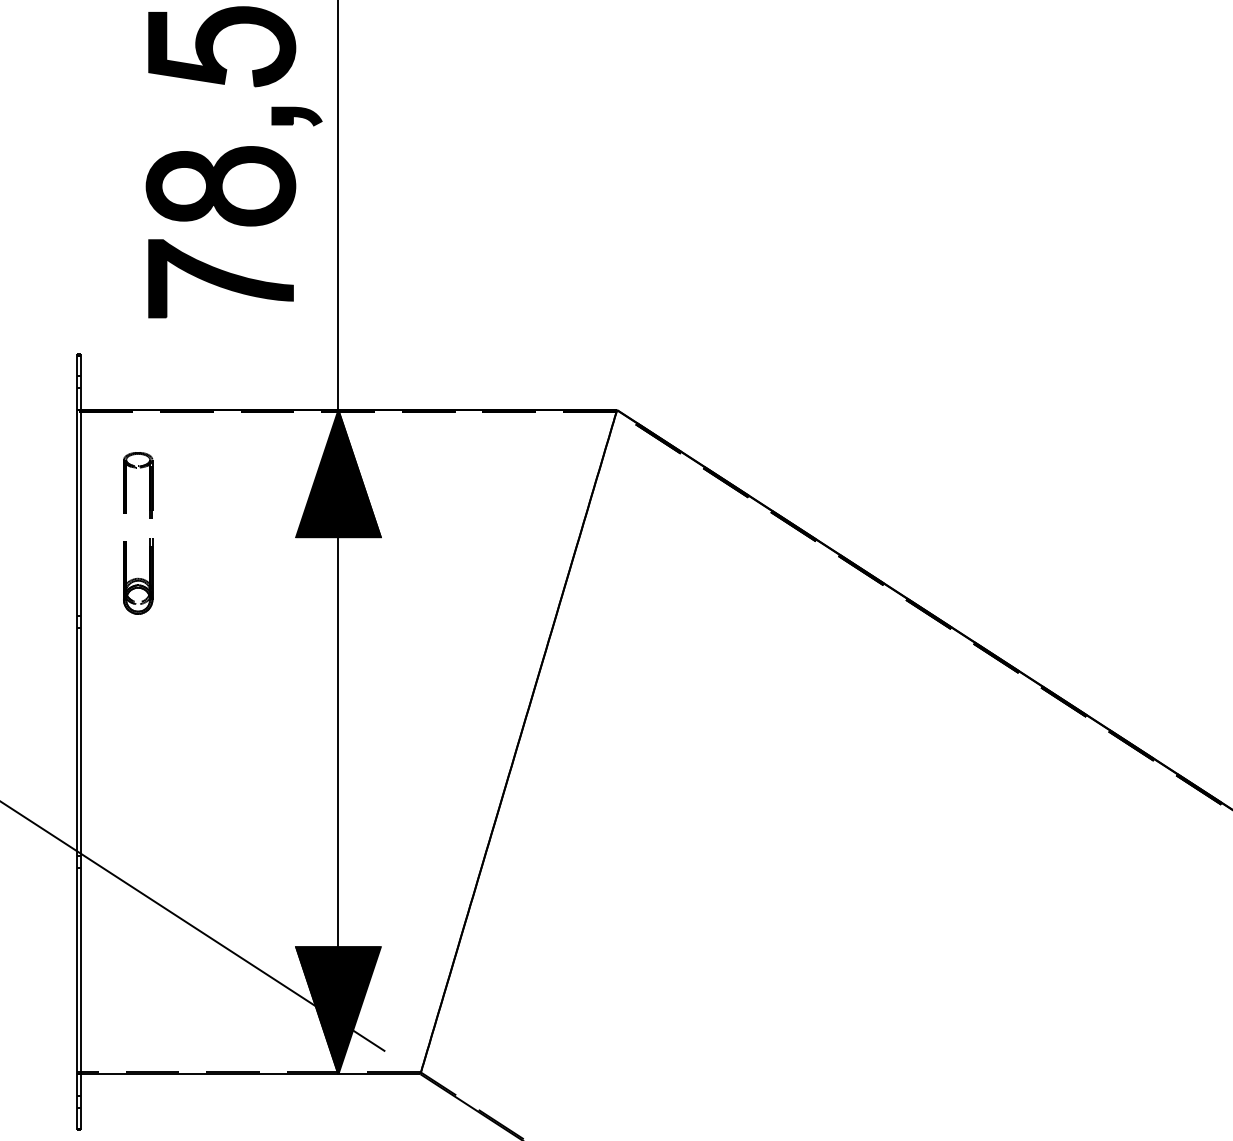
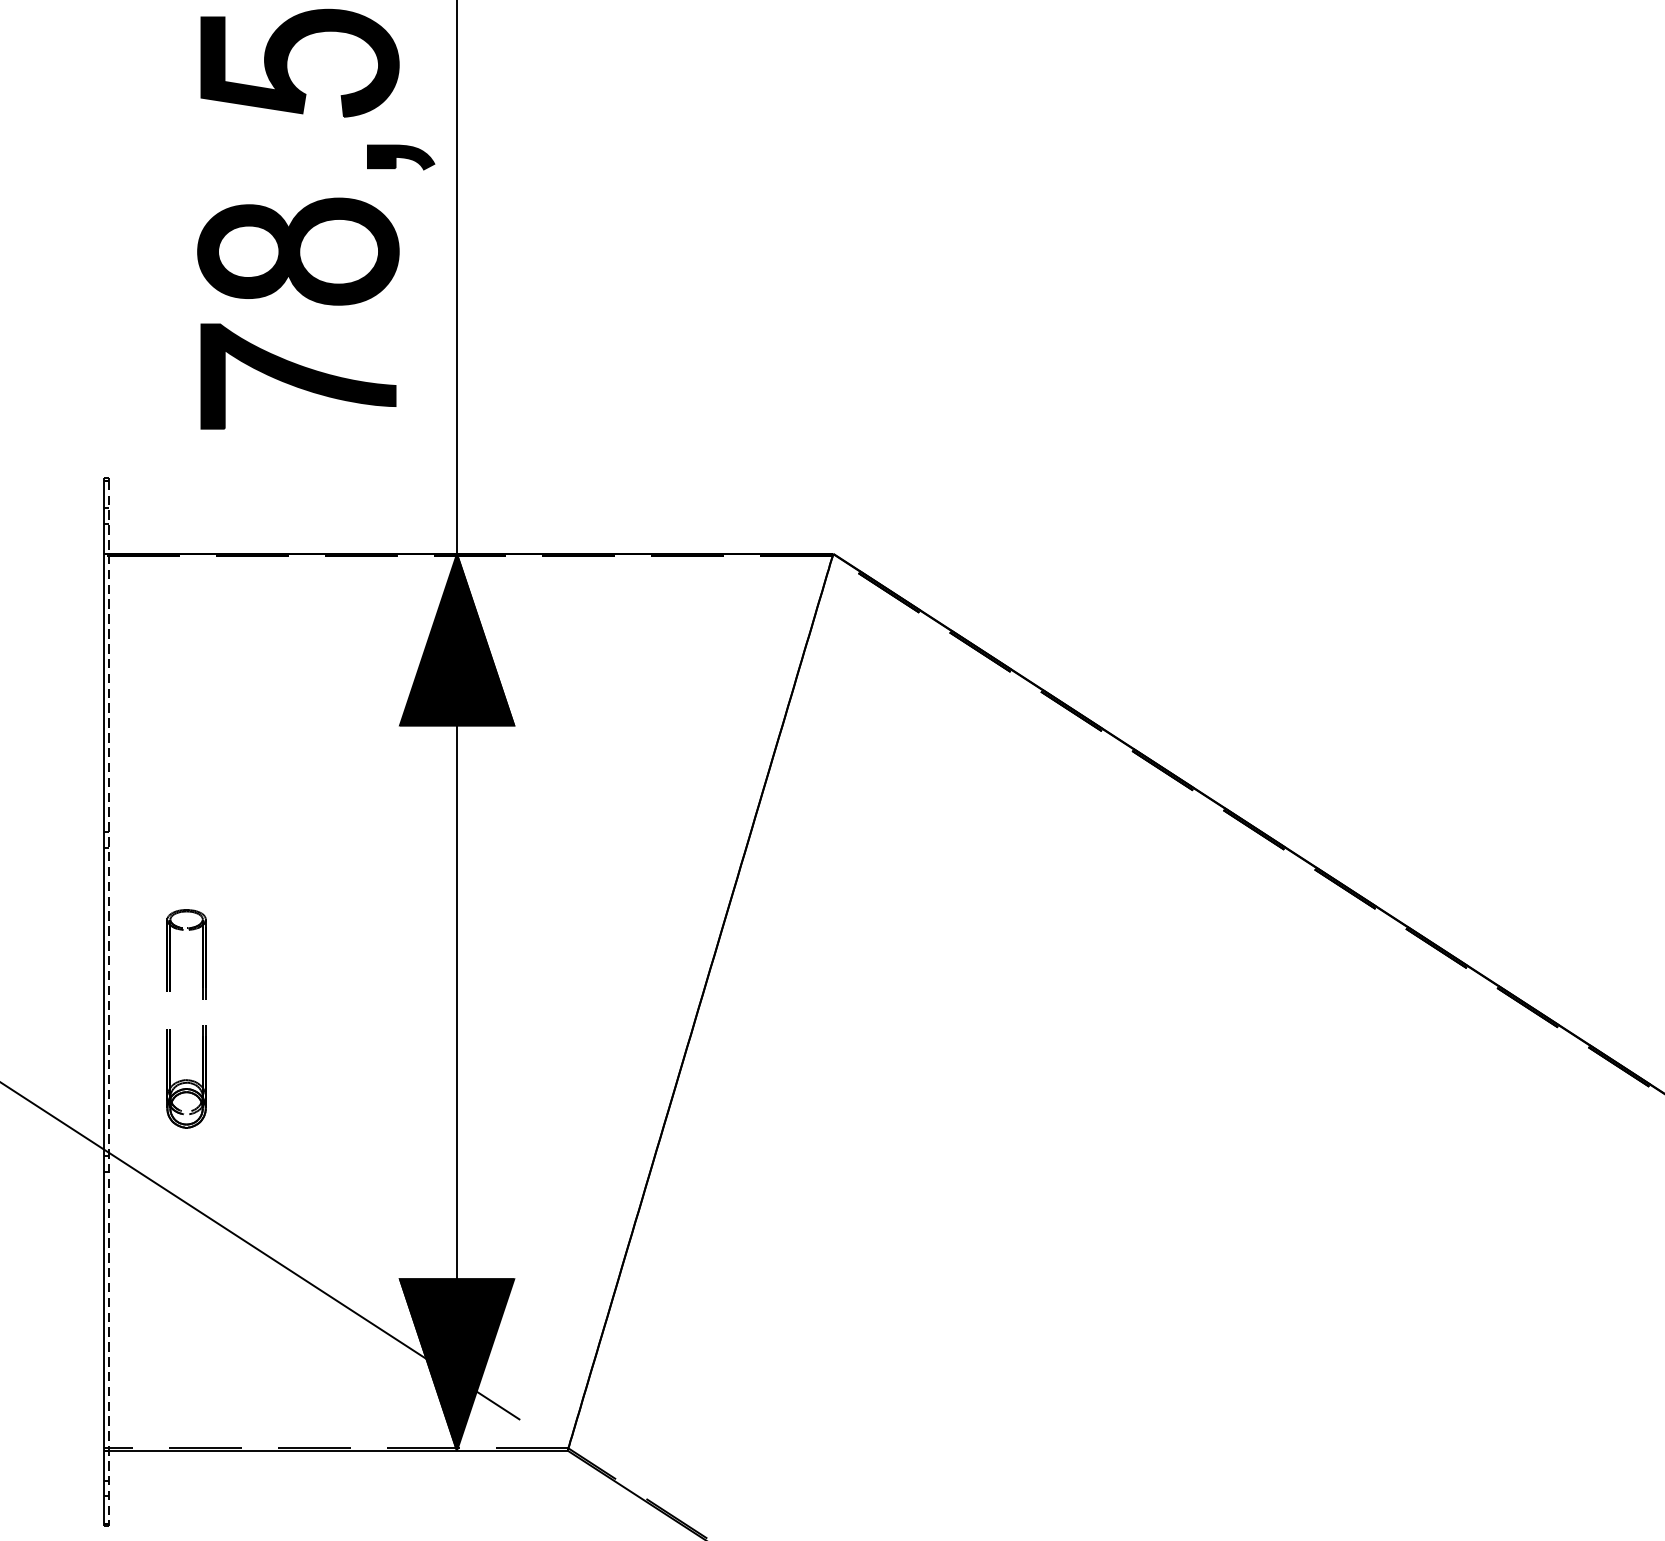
part: (149, 538) -> (201, 1025), moved
line: (81, 742) -> (110, 1002), solid -> dashed

